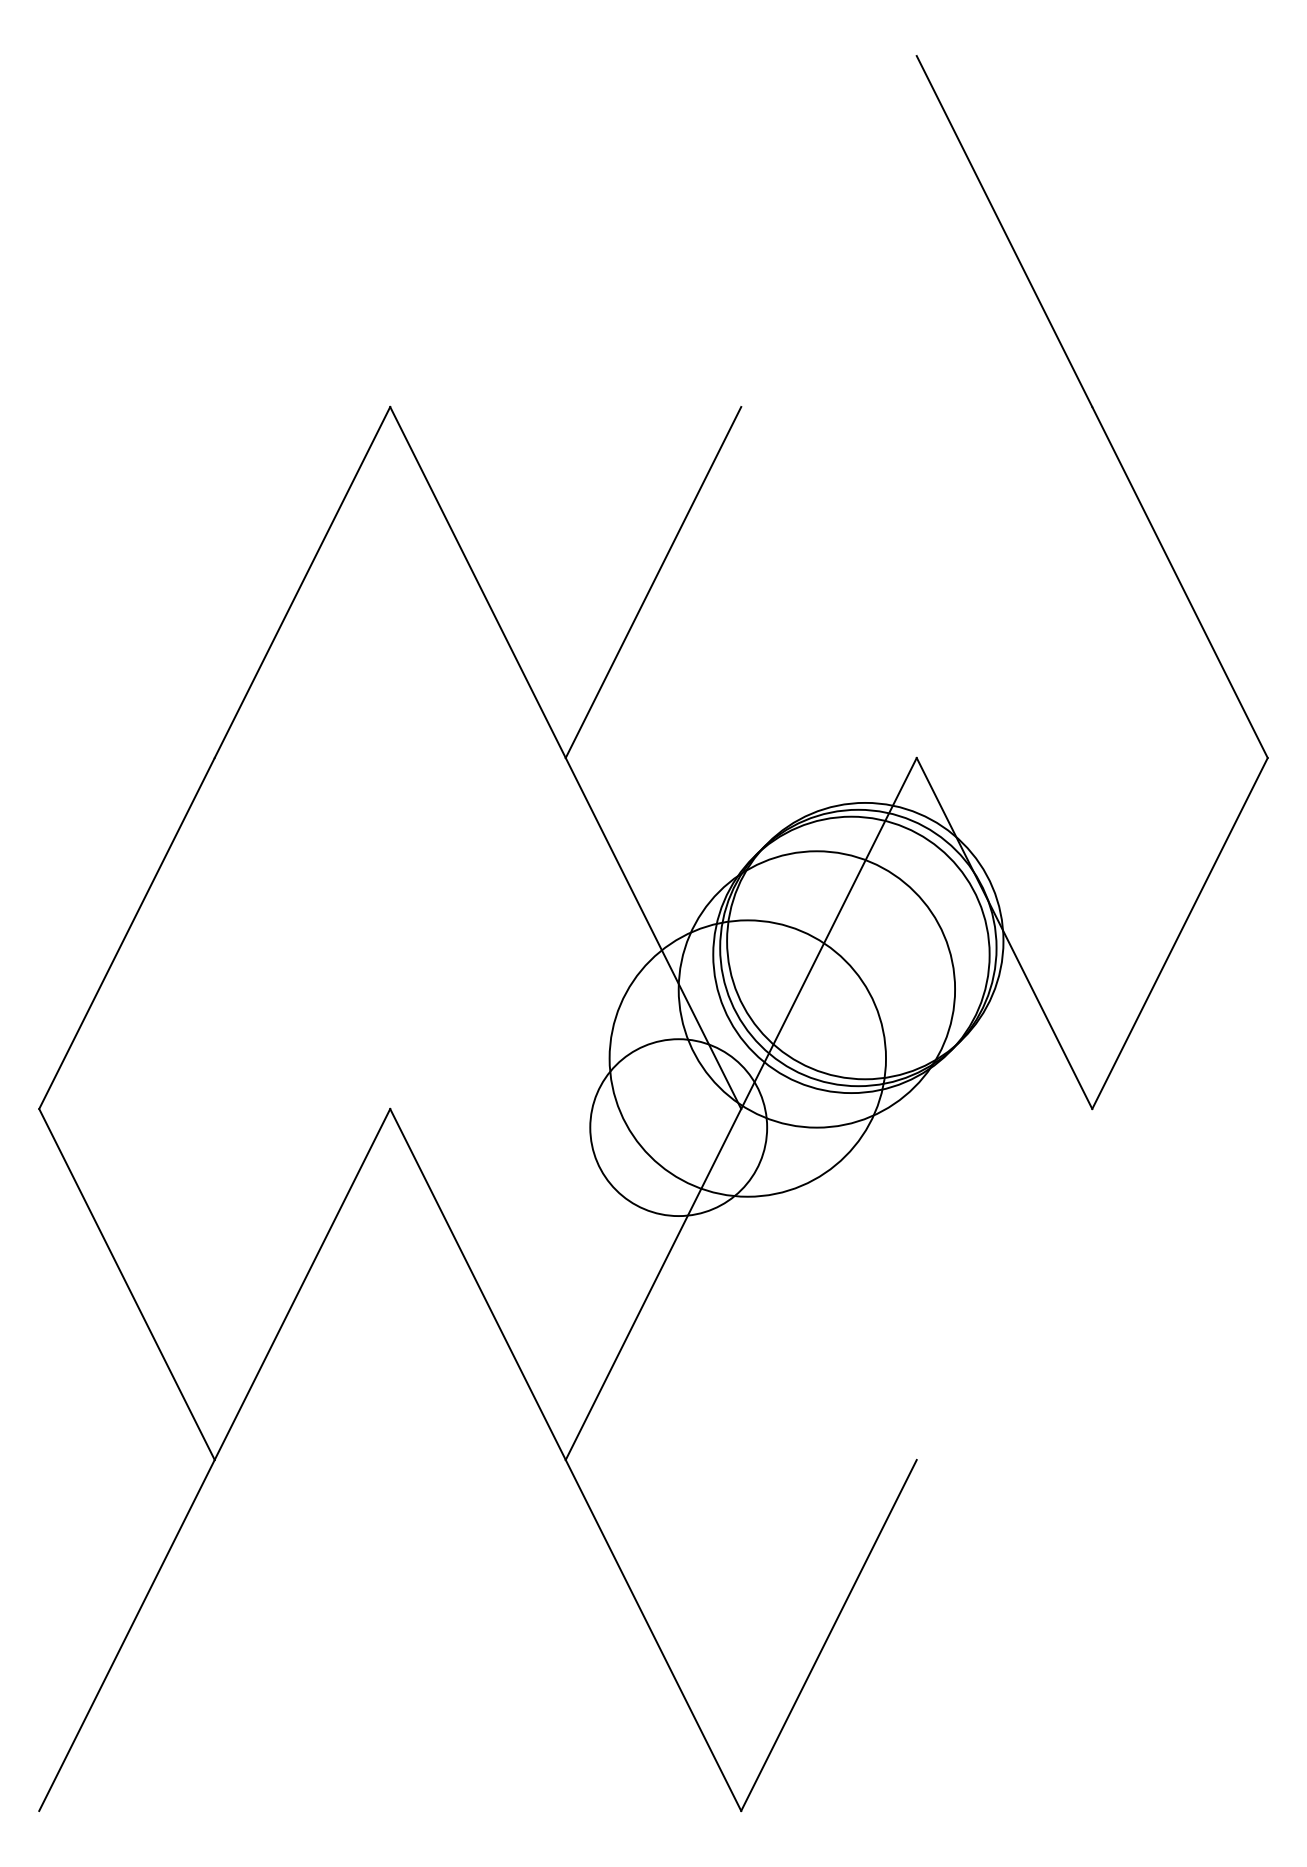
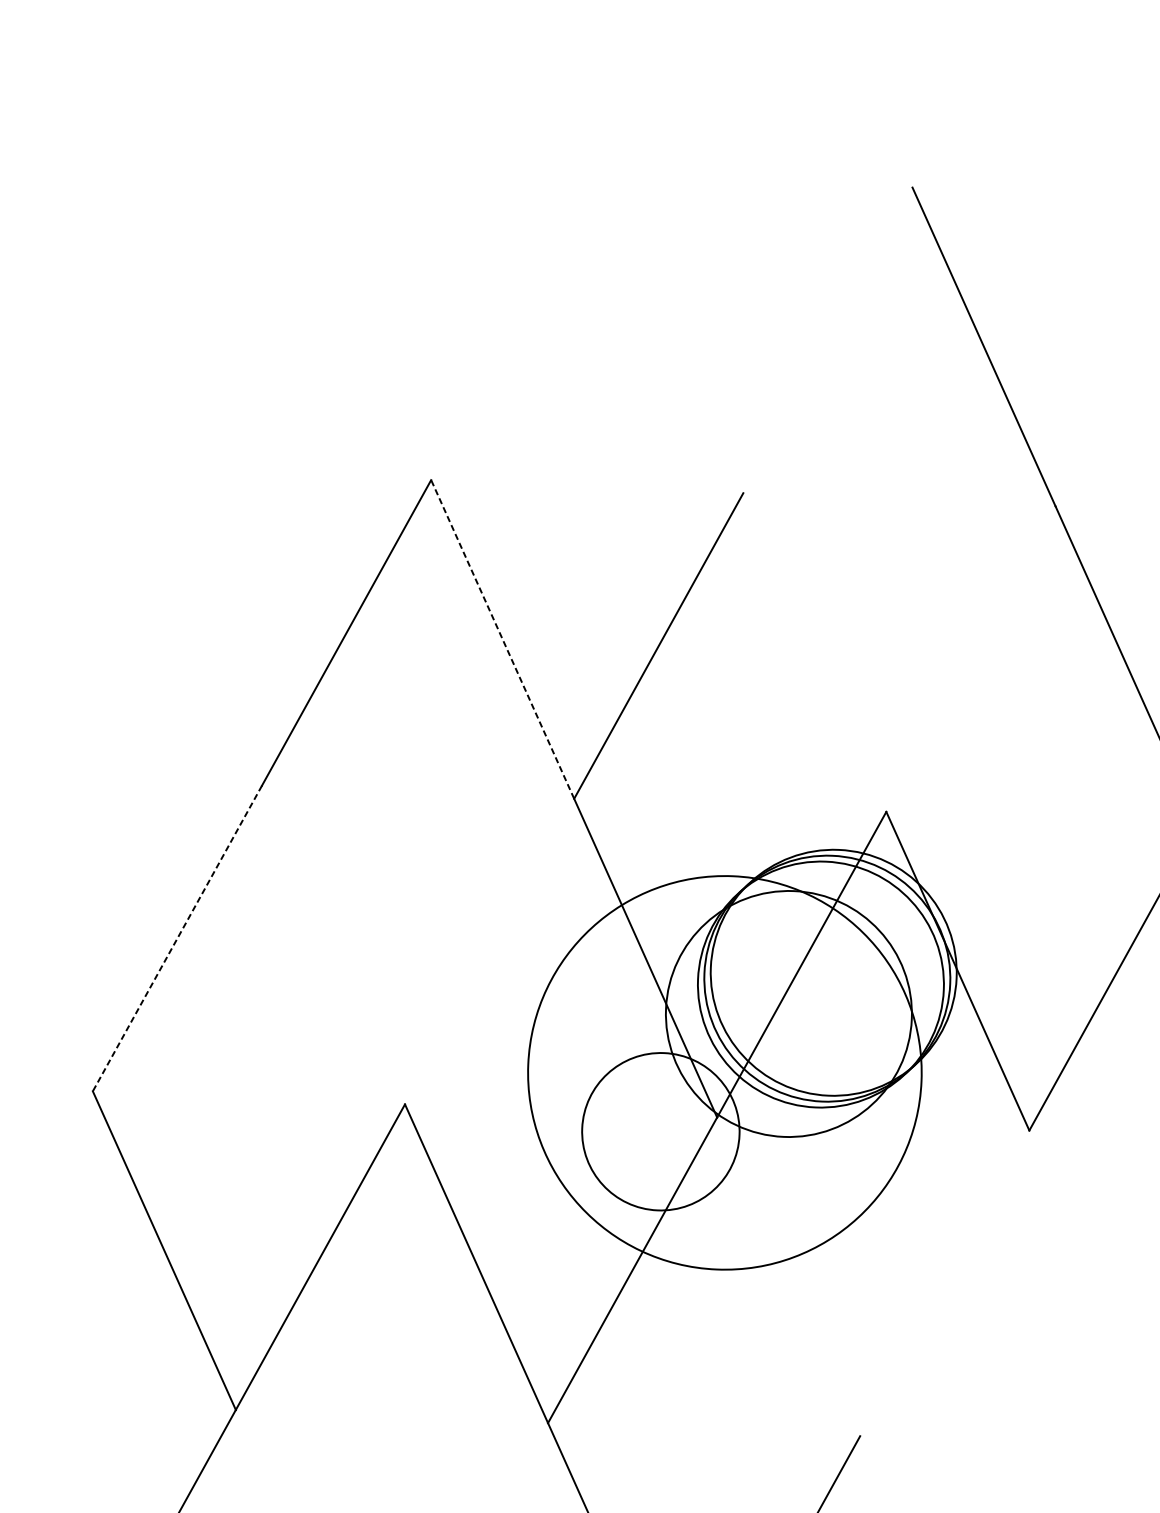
line: (477, 582) -> (502, 639), solid -> dashed
line: (126, 933) -> (177, 938), solid -> dashed
circle: (747, 1058) -> (724, 1072), size x1.6

